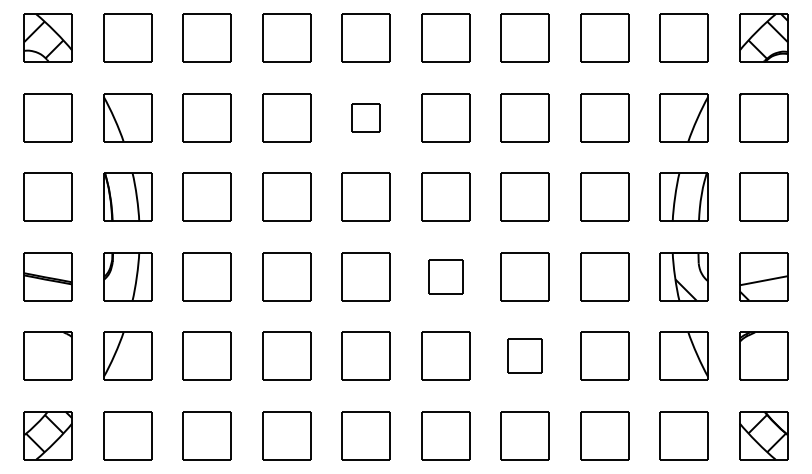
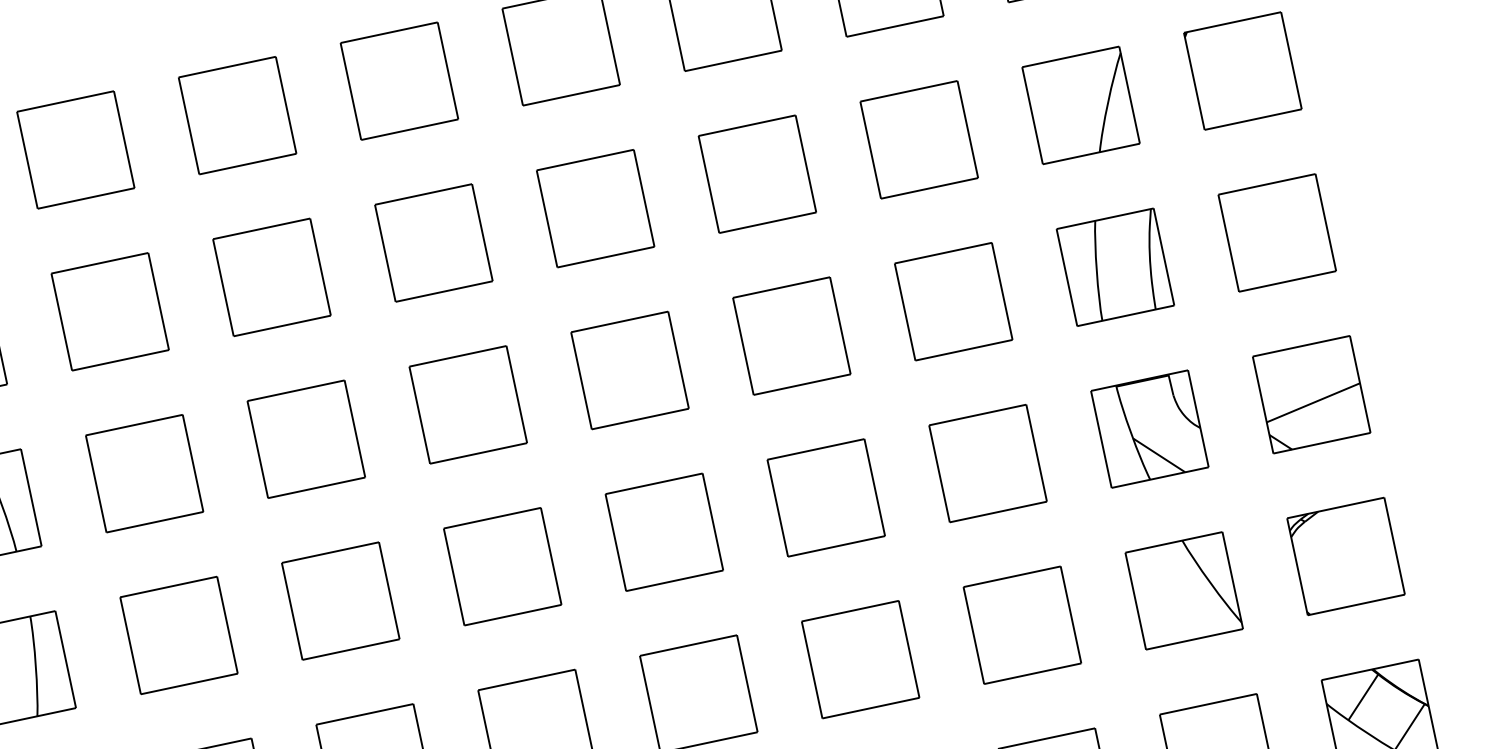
part: (365, 117) -> (432, 242), size x1.67
part: (445, 276) -> (663, 531), size x1.43
part: (524, 355) -> (858, 658), size x1.43

